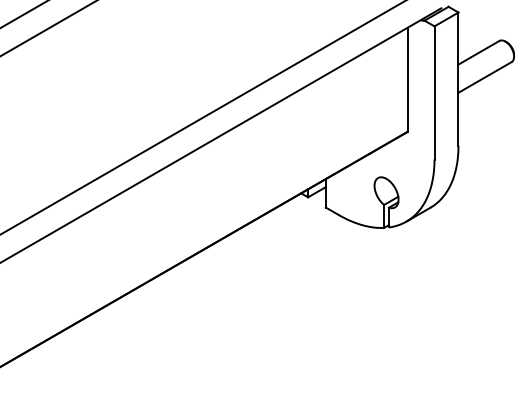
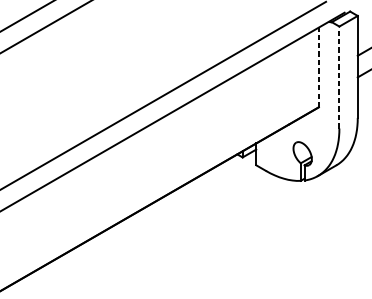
line: (407, 79) -> (318, 67), solid -> dashed
line: (434, 92) -> (339, 77), solid -> dashed

